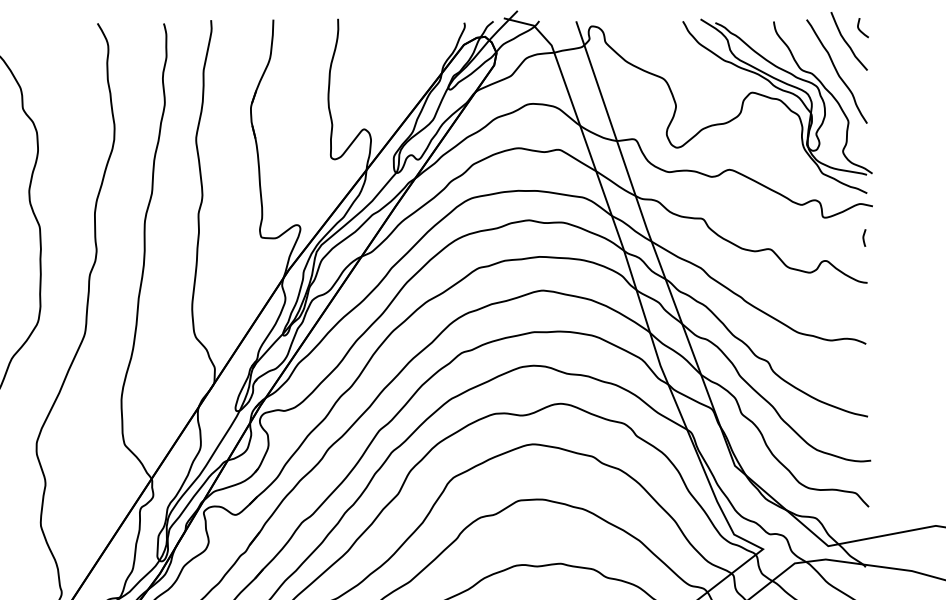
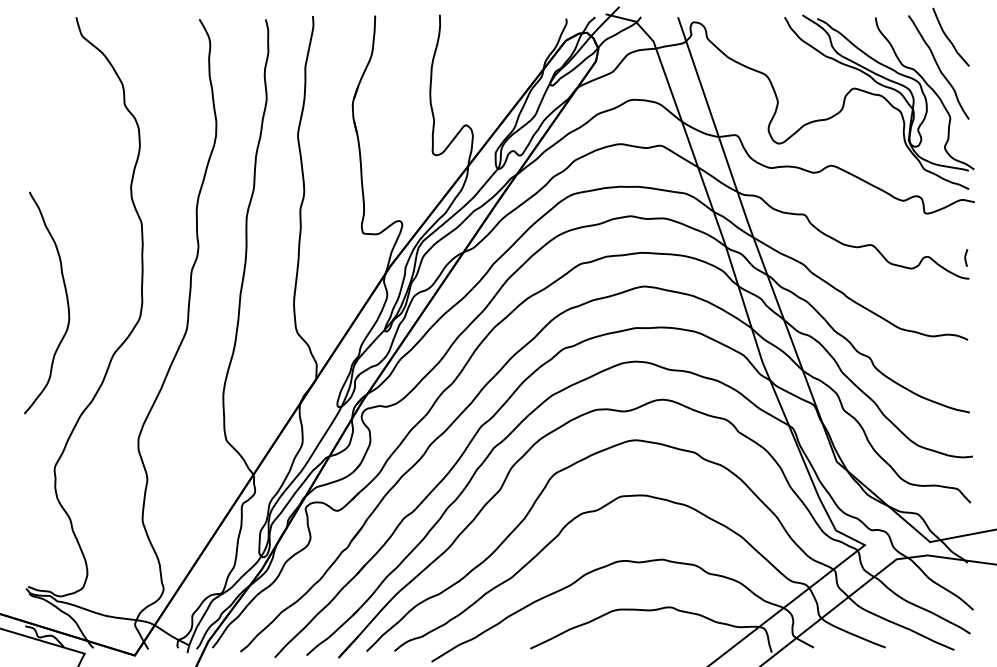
curve: (860, 29) -> (962, 25), removed
curve: (864, 237) -> (966, 257), moved

